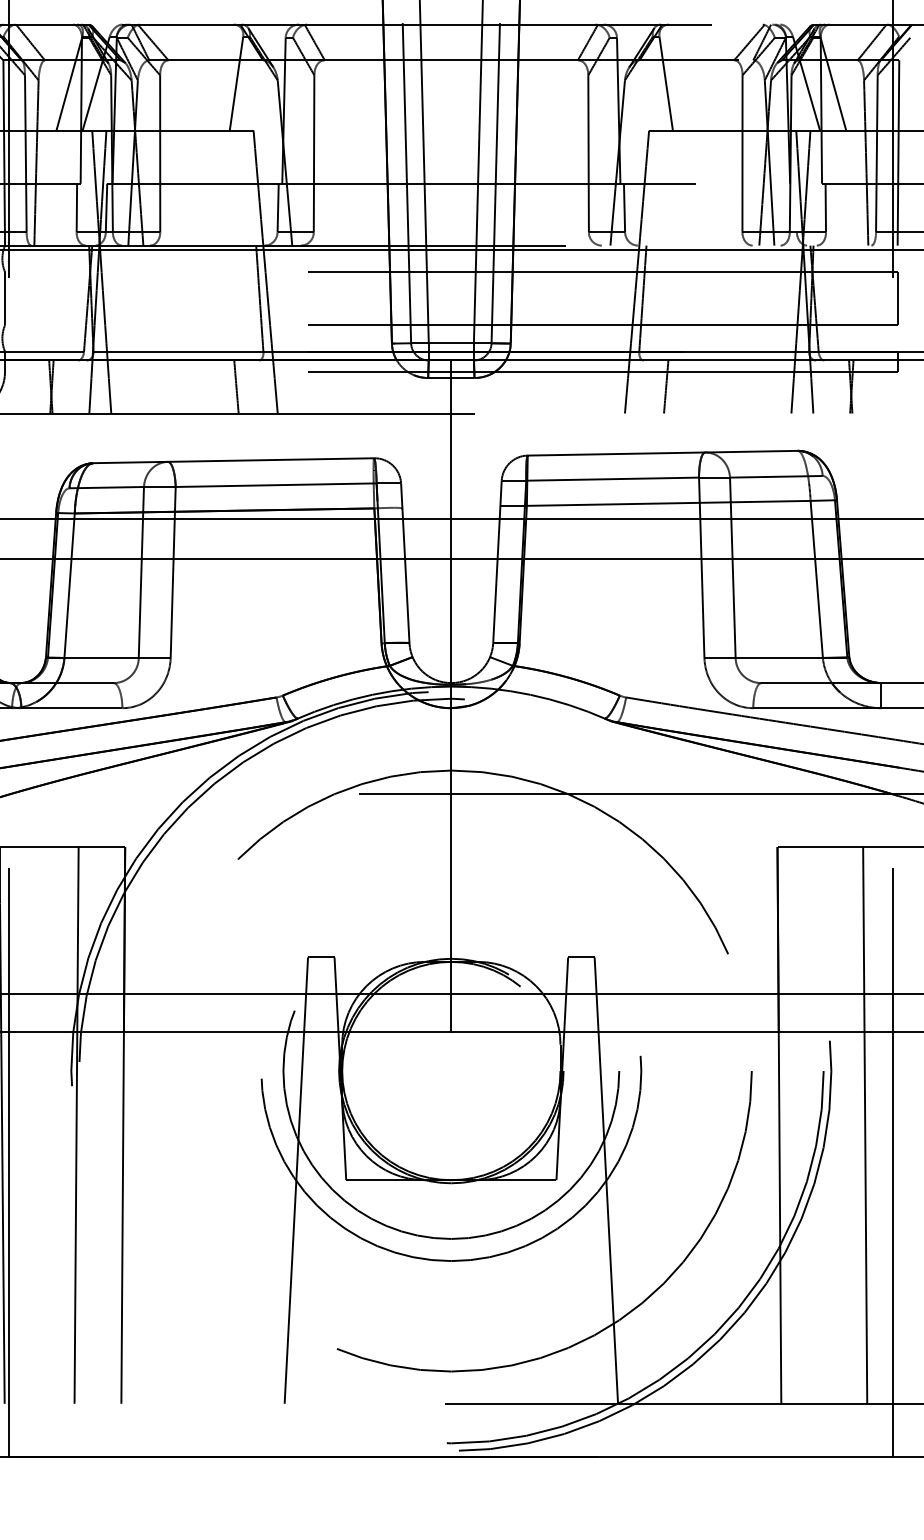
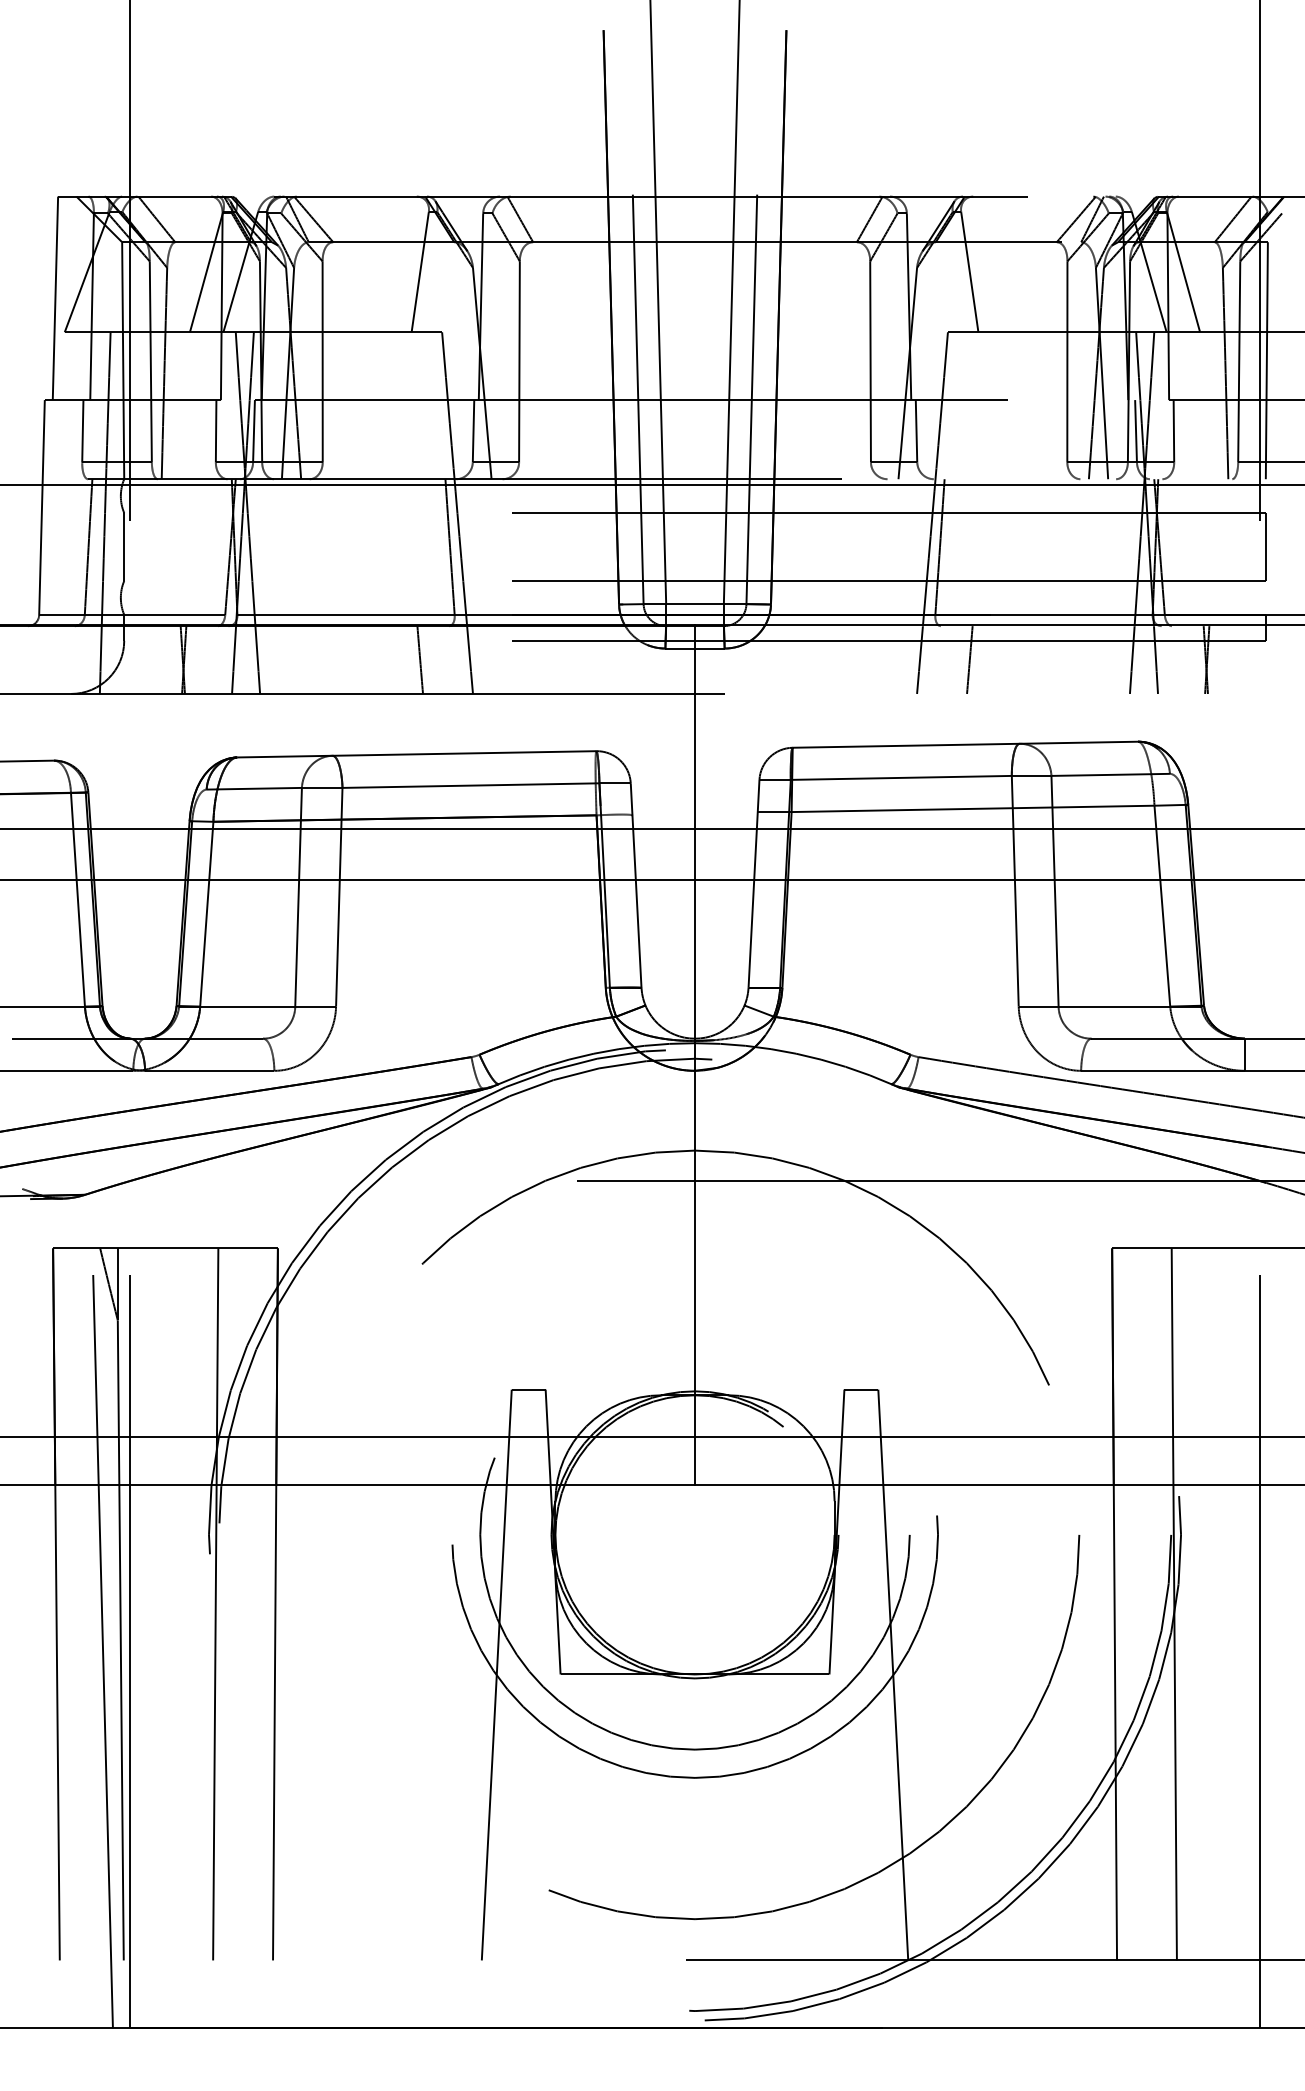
line: (795, 208) -> (1135, 431), added
line: (864, 1125) -> (1173, 1604), moved

